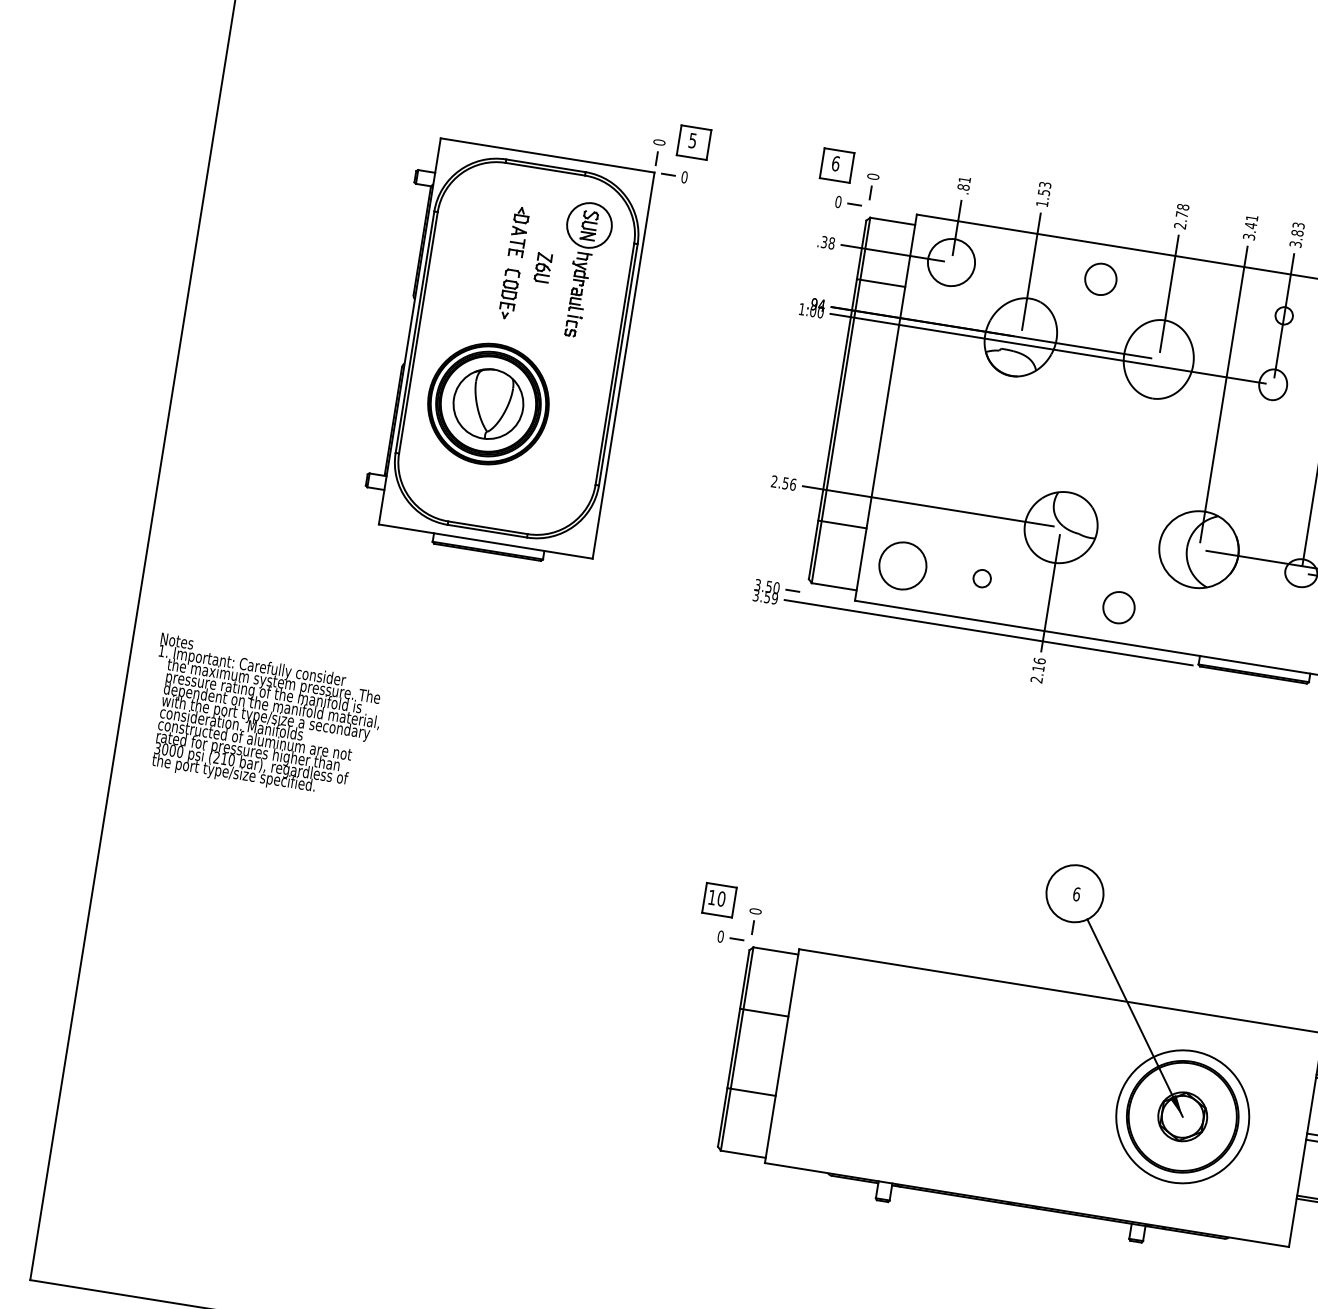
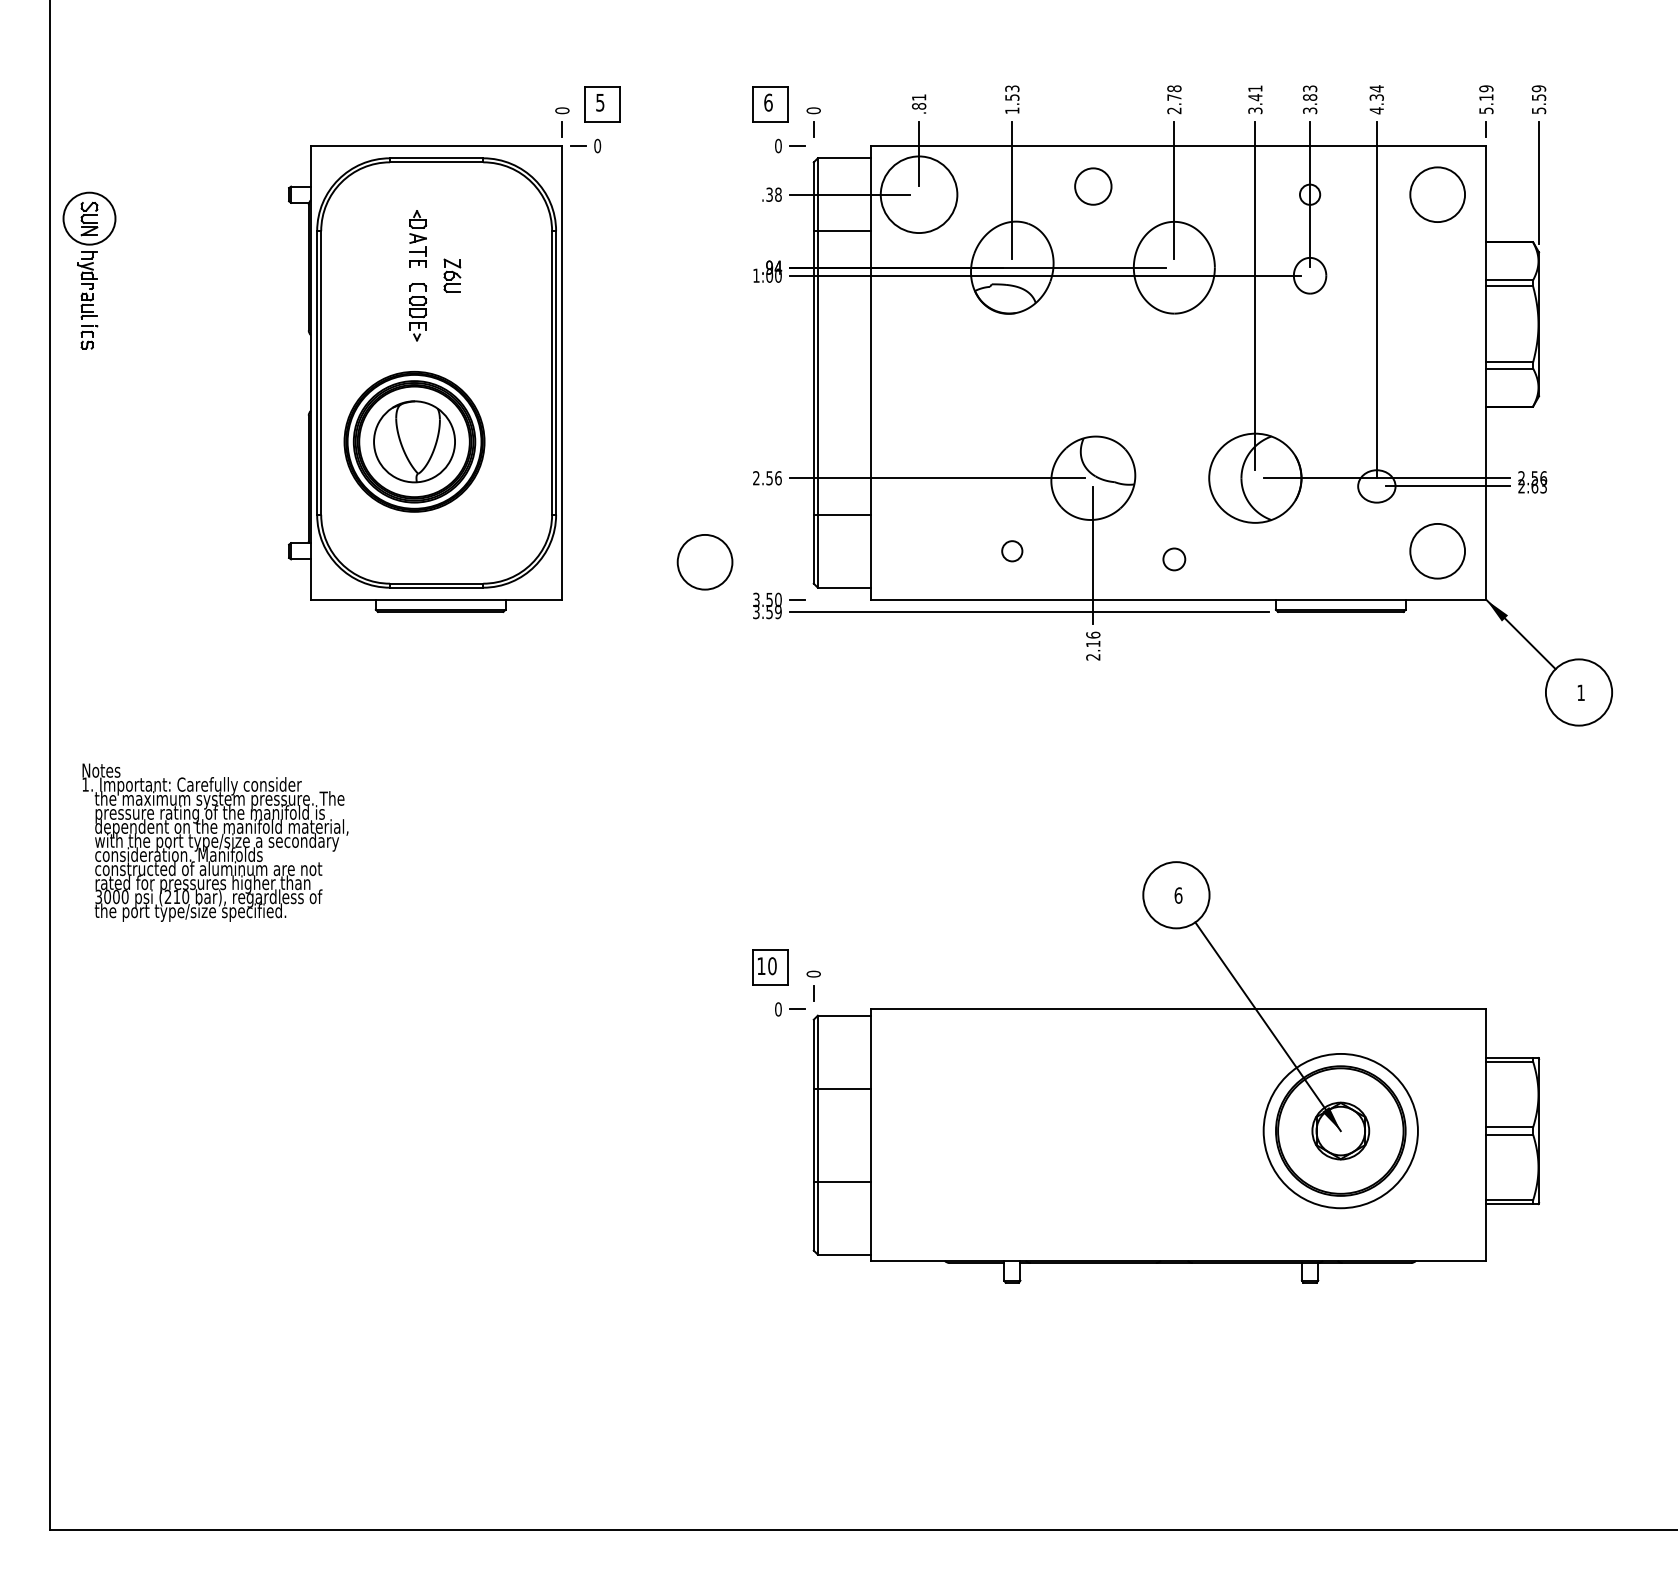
circle: (951, 262) -> (918, 194), size x1.4
part: (582, 269) -> (89, 270), moved
circle: (902, 566) -> (704, 562), moved
circle: (1119, 607) -> (1174, 559), size x0.6

